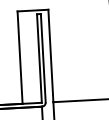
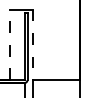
line: (51, 56) -> (33, 45), solid -> dashed
line: (19, 57) -> (9, 44), solid -> dashed

